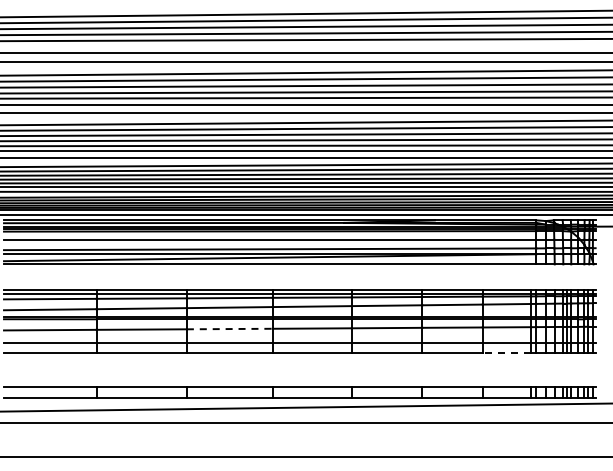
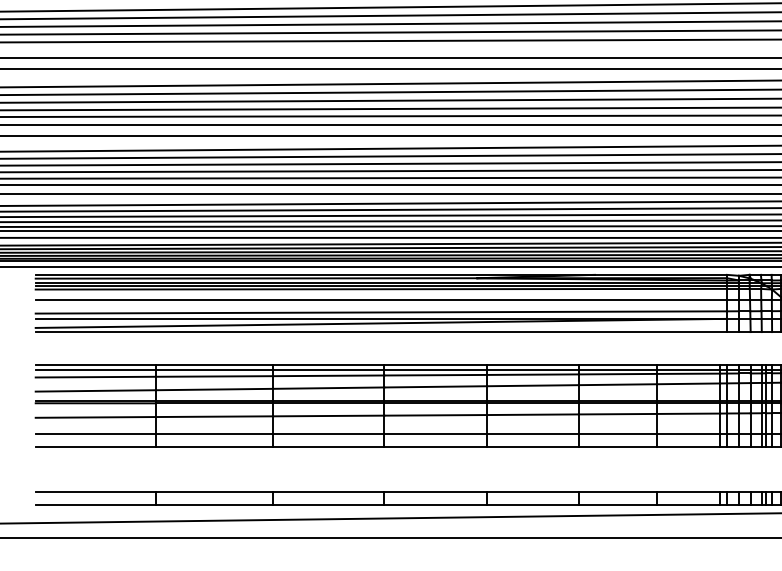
line: (229, 329) -> (328, 416), dashed -> solid
line: (506, 352) -> (688, 446), dashed -> solid

